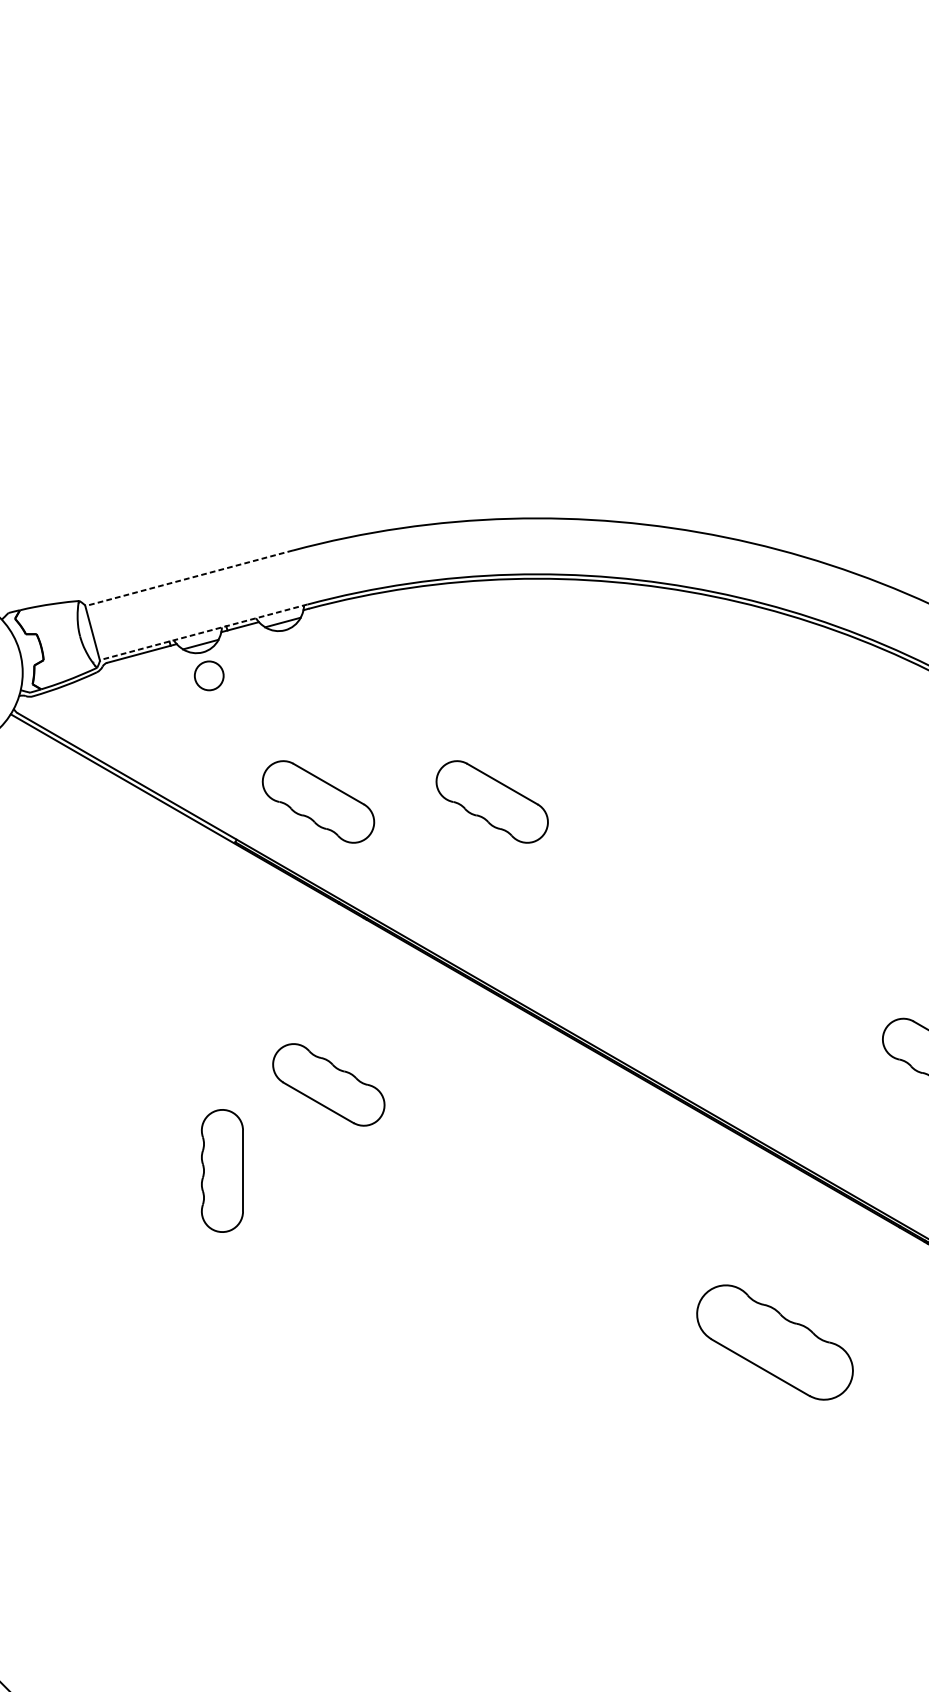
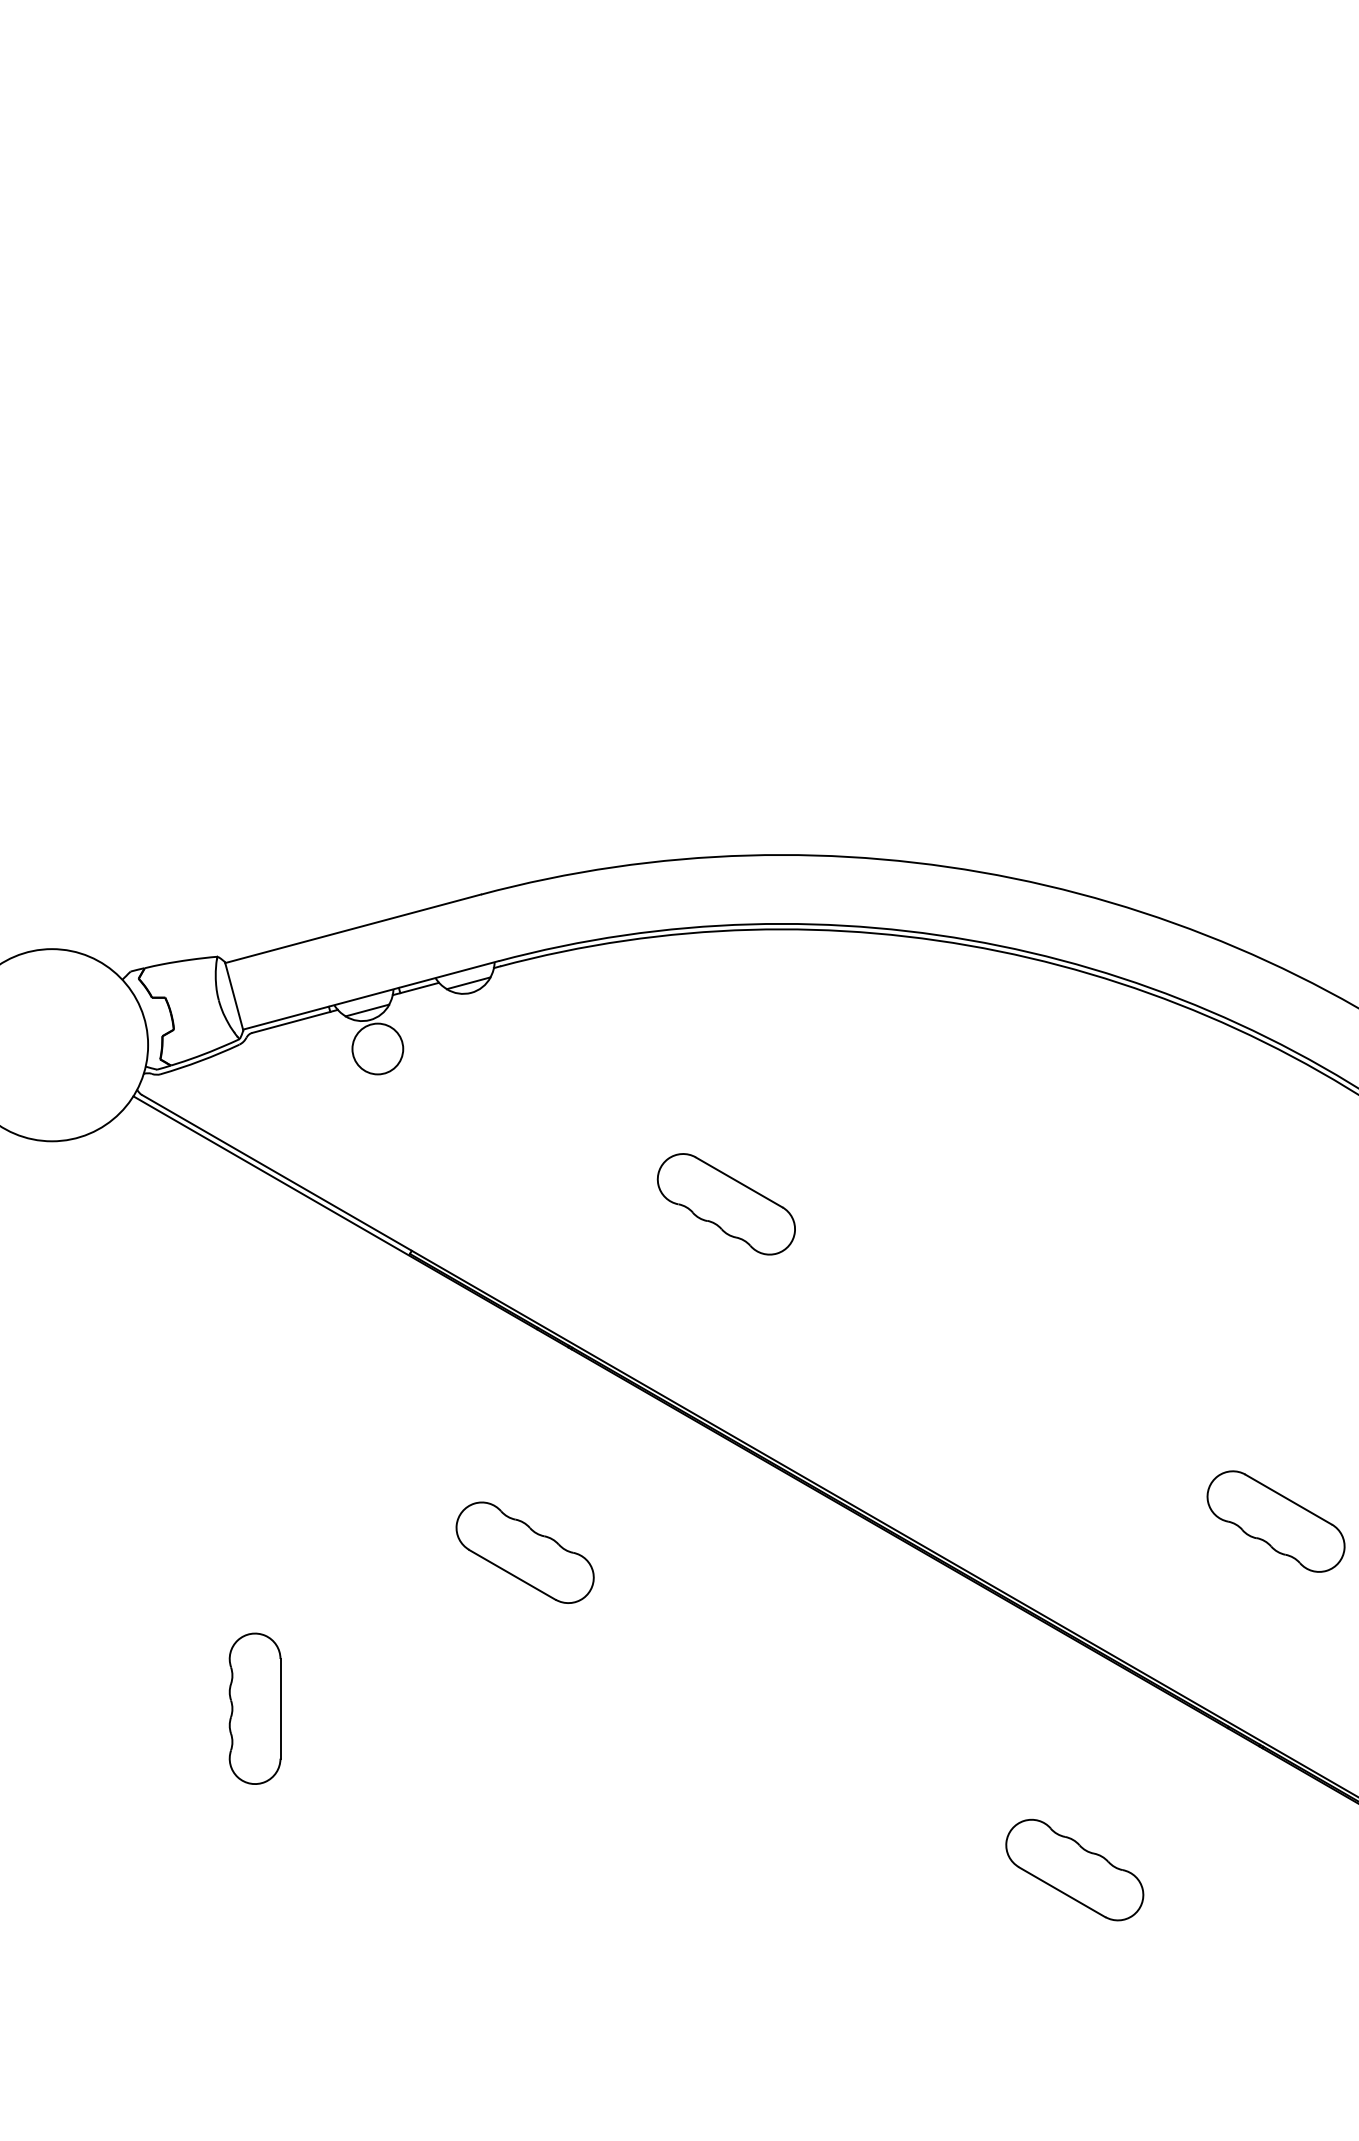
line: (188, 578) -> (352, 928), dashed -> solid
line: (203, 632) -> (370, 995), dashed -> solid
circle: (208, 675) -> (377, 1048), size x1.43
part: (317, 802) -> (511, 1204), removed
part: (221, 1170) -> (254, 1708), moved
part: (774, 1342) -> (1074, 1869), size x0.71

